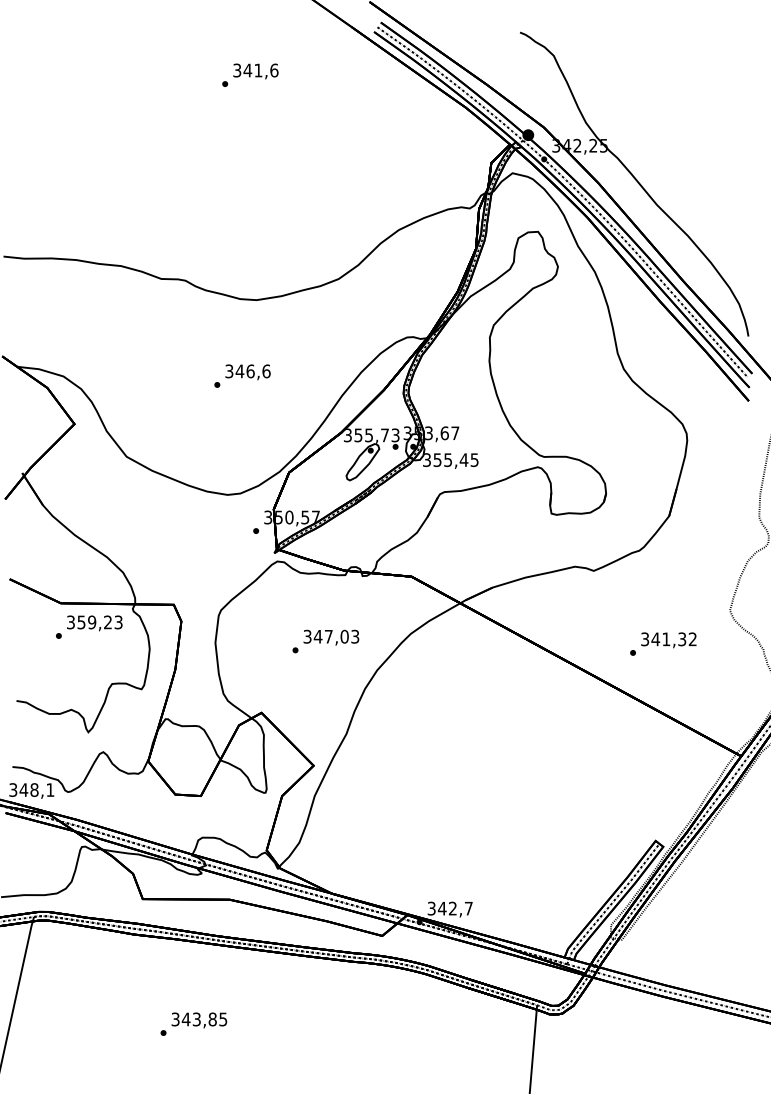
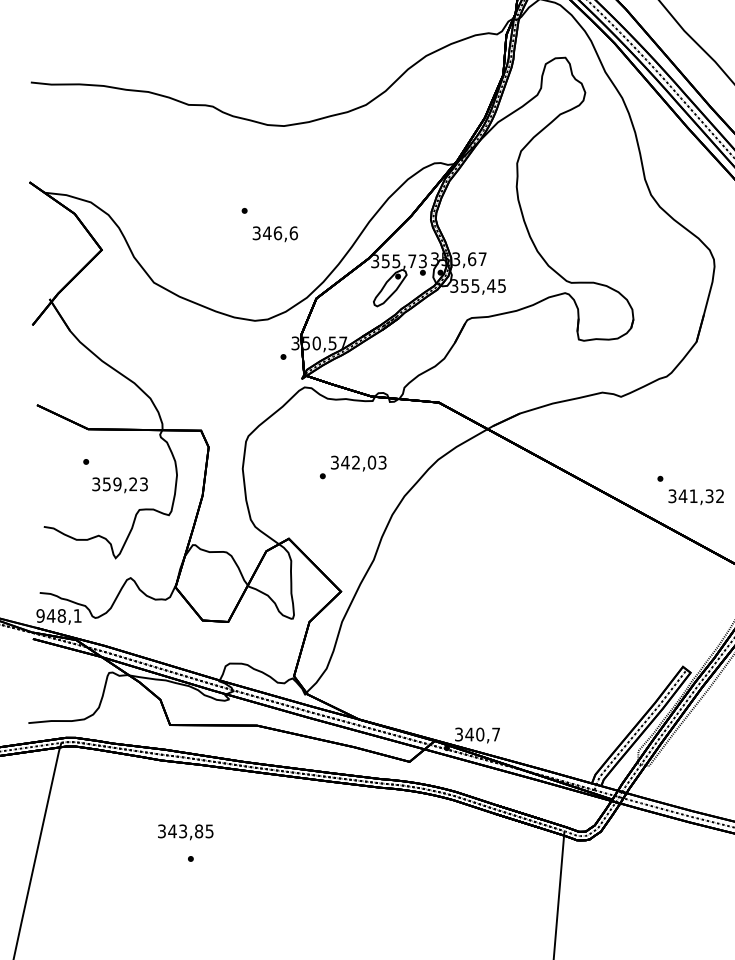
text: (247, 372) -> (274, 234), moved
text: (94, 623) -> (119, 485), moved
text: (328, 636) -> (355, 462), 347,03 -> 342,03
text: (668, 640) -> (695, 497), moved
text: (13, 789) -> (40, 615), 348,1 -> 948,1
text: (452, 908) -> (479, 734), 342,7 -> 340,7
text: (199, 1020) -> (185, 832), moved

